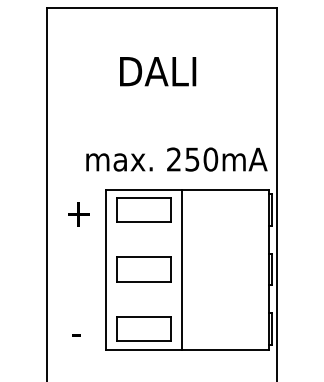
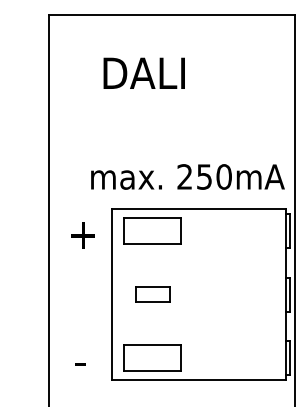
text: (158, 71) -> (144, 73), moved
part: (143, 269) -> (152, 294), size x0.6
line: (182, 269) -> (193, 294), removed

